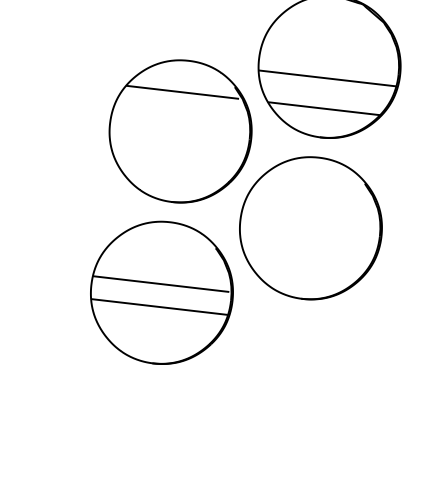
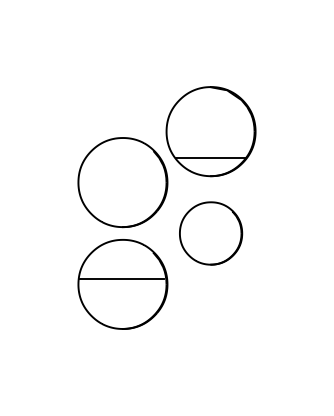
line: (327, 77) -> (210, 138), removed
line: (182, 93) -> (121, 158), removed
part: (310, 228) -> (210, 233), size x0.7
line: (158, 306) -> (121, 293), removed

